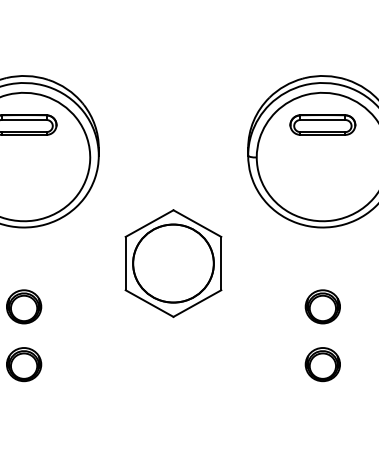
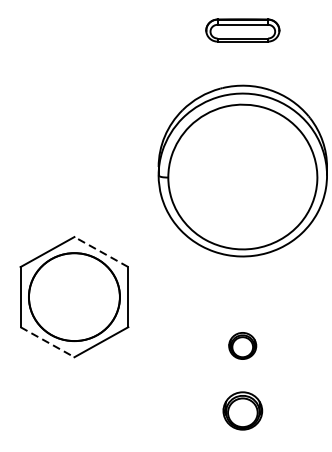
part: (322, 124) -> (242, 29), moved
line: (196, 223) -> (100, 251), solid -> dashed
line: (150, 303) -> (48, 342), solid -> dashed
part: (322, 306) -> (242, 345), size x0.7

